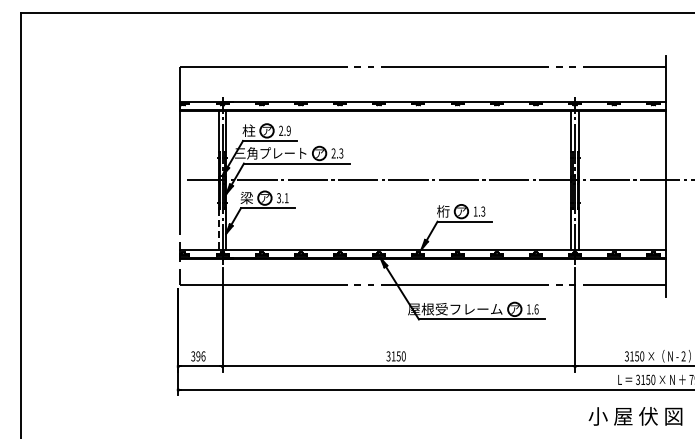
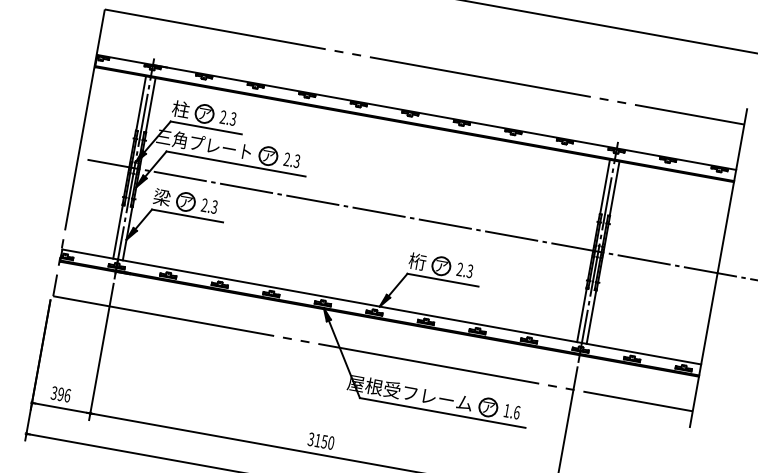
text: (288, 130) -> (232, 118), 2.9 -> 2.3
text: (282, 198) -> (208, 206), 3.1 -> 2.3
text: (475, 211) -> (459, 269), 1.3 -> 2.3
line: (218, 229) -> (117, 232), dashed -> solid

